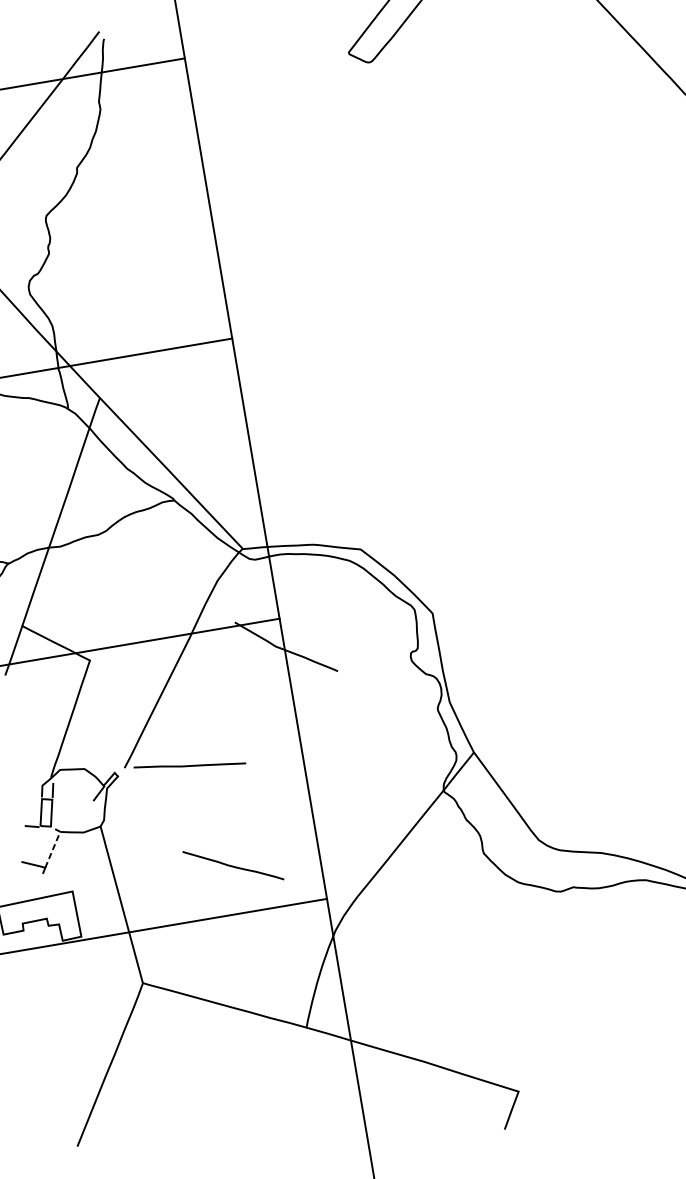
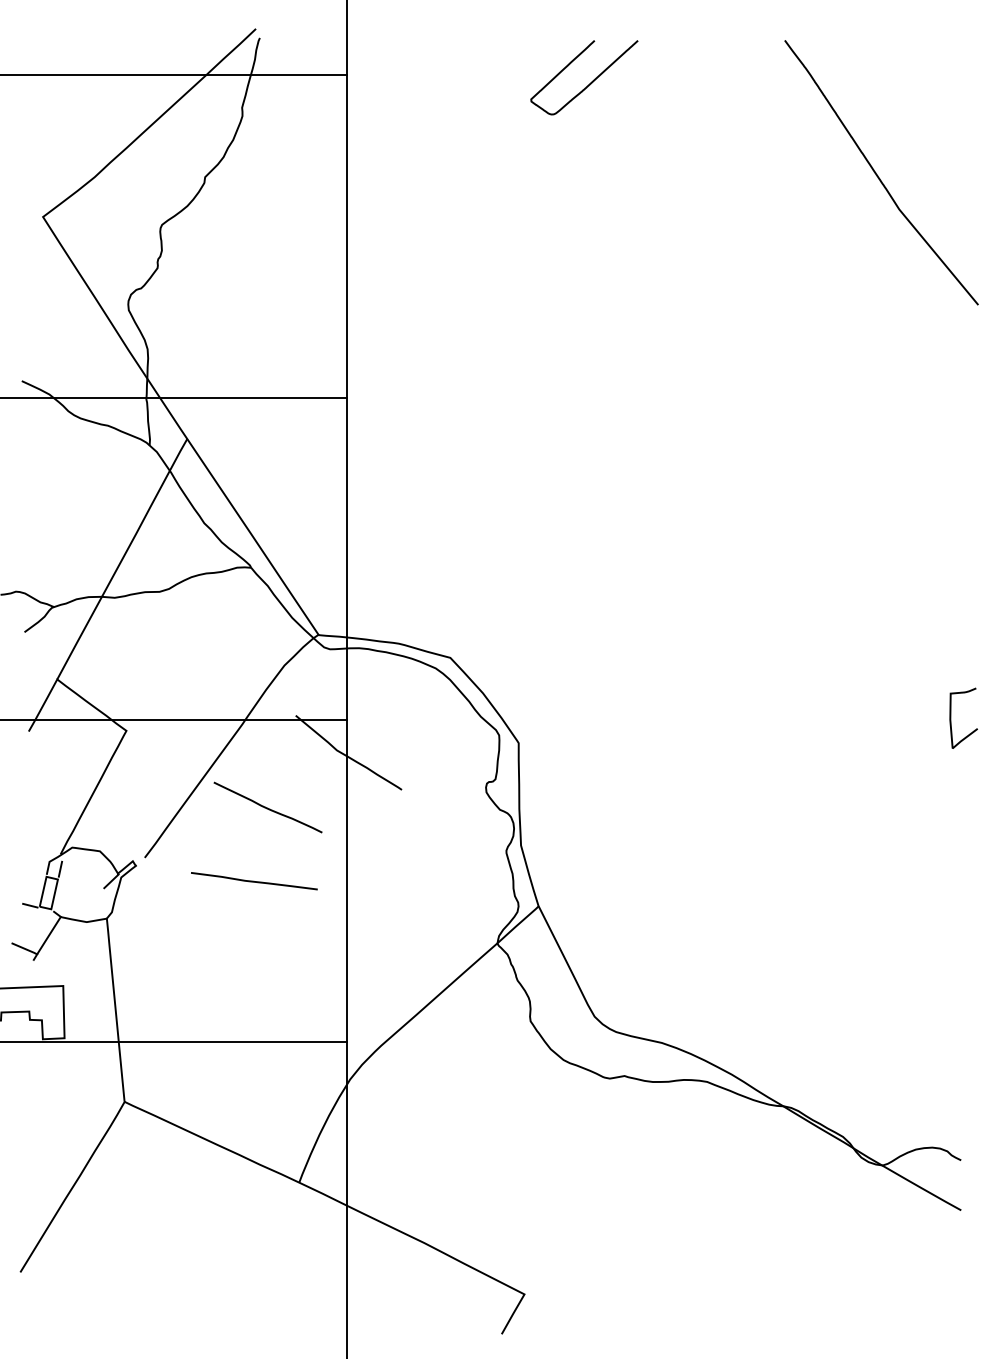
line: (190, 765) -> (254, 881), moved
line: (54, 845) -> (51, 931), dashed -> solid
curve: (232, 865) -> (267, 807), moved

